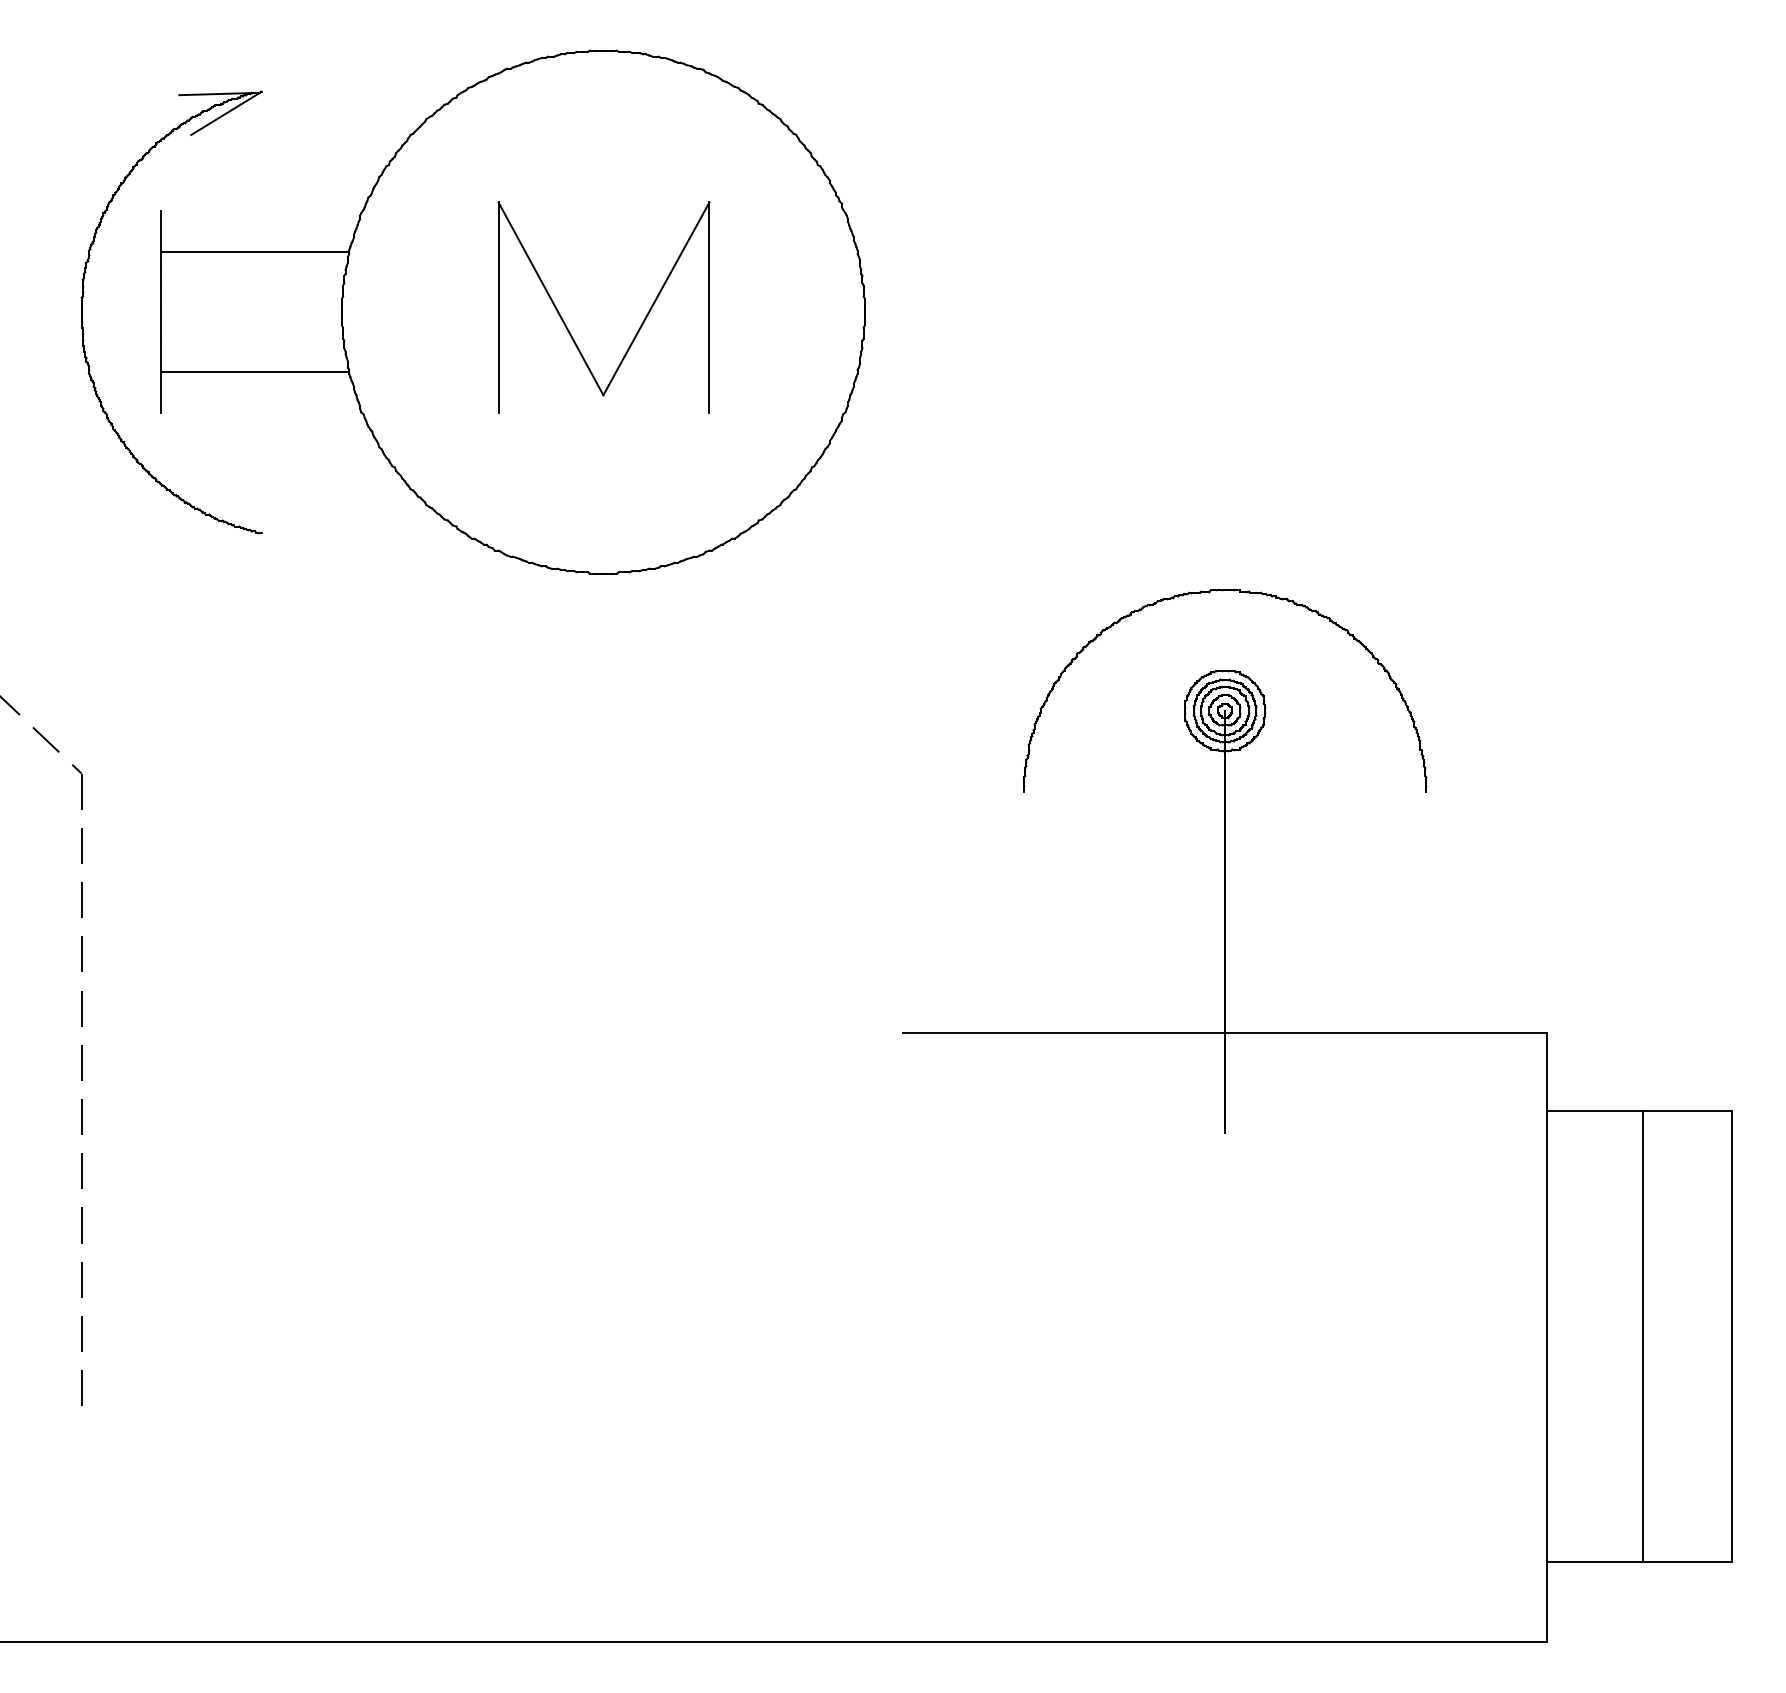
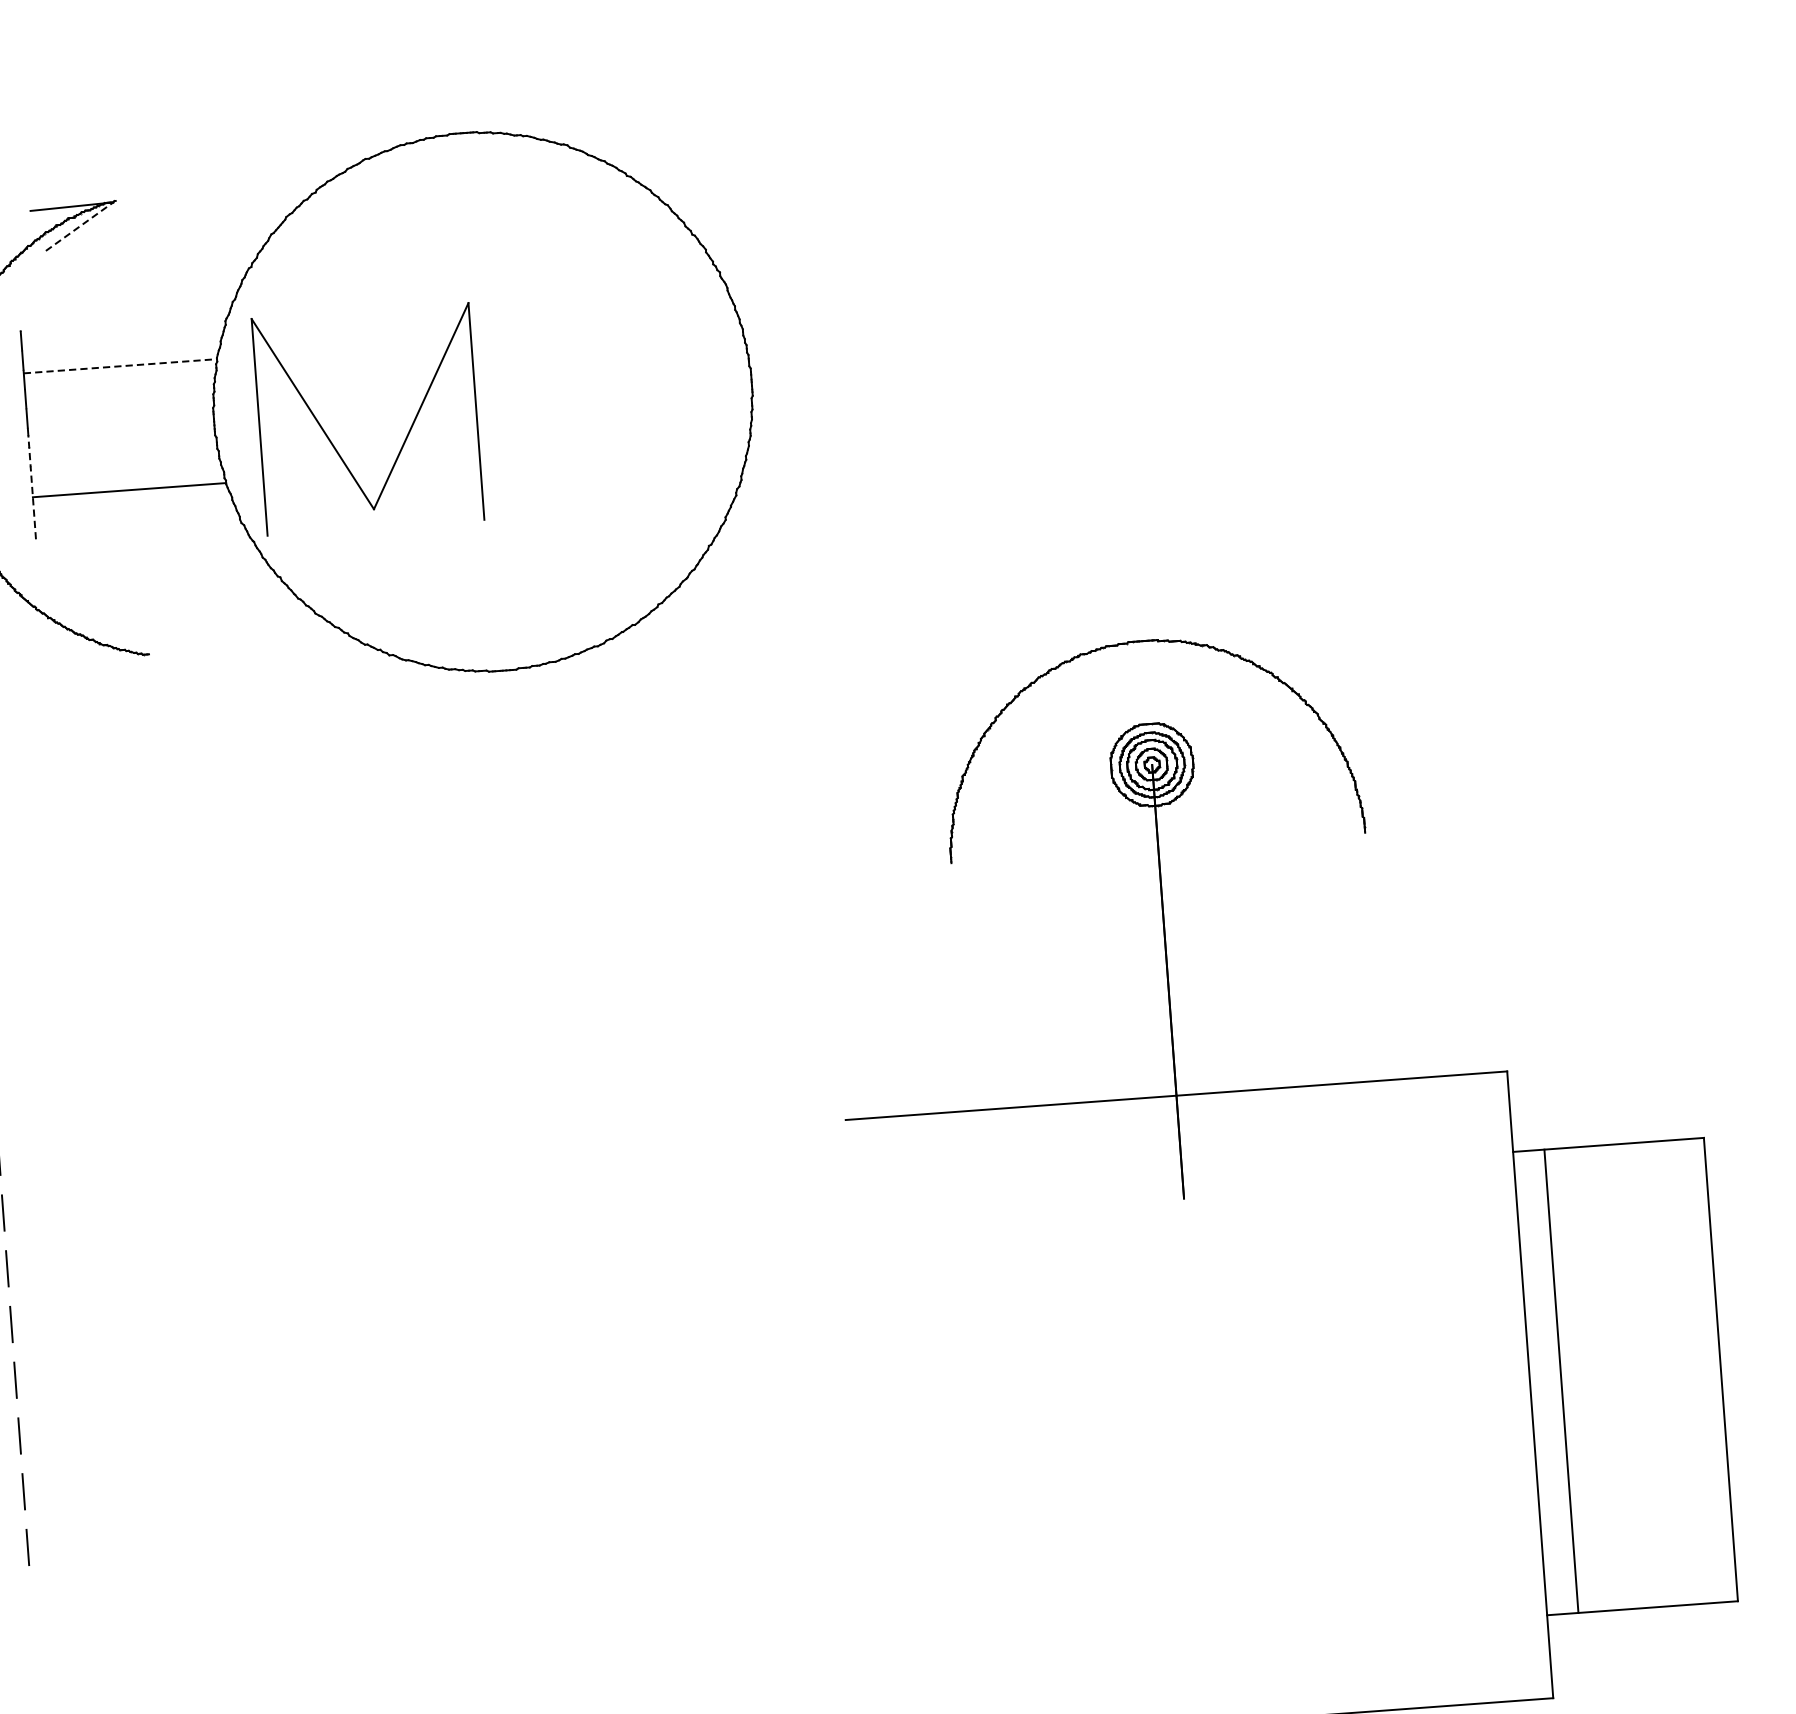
line: (226, 113) -> (80, 226), solid -> dashed
line: (255, 251) -> (120, 365), solid -> dashed
part: (567, 326) -> (331, 441), moved
line: (161, 362) -> (32, 487), solid -> dashed
line: (1643, 1335) -> (1561, 1380), moved

